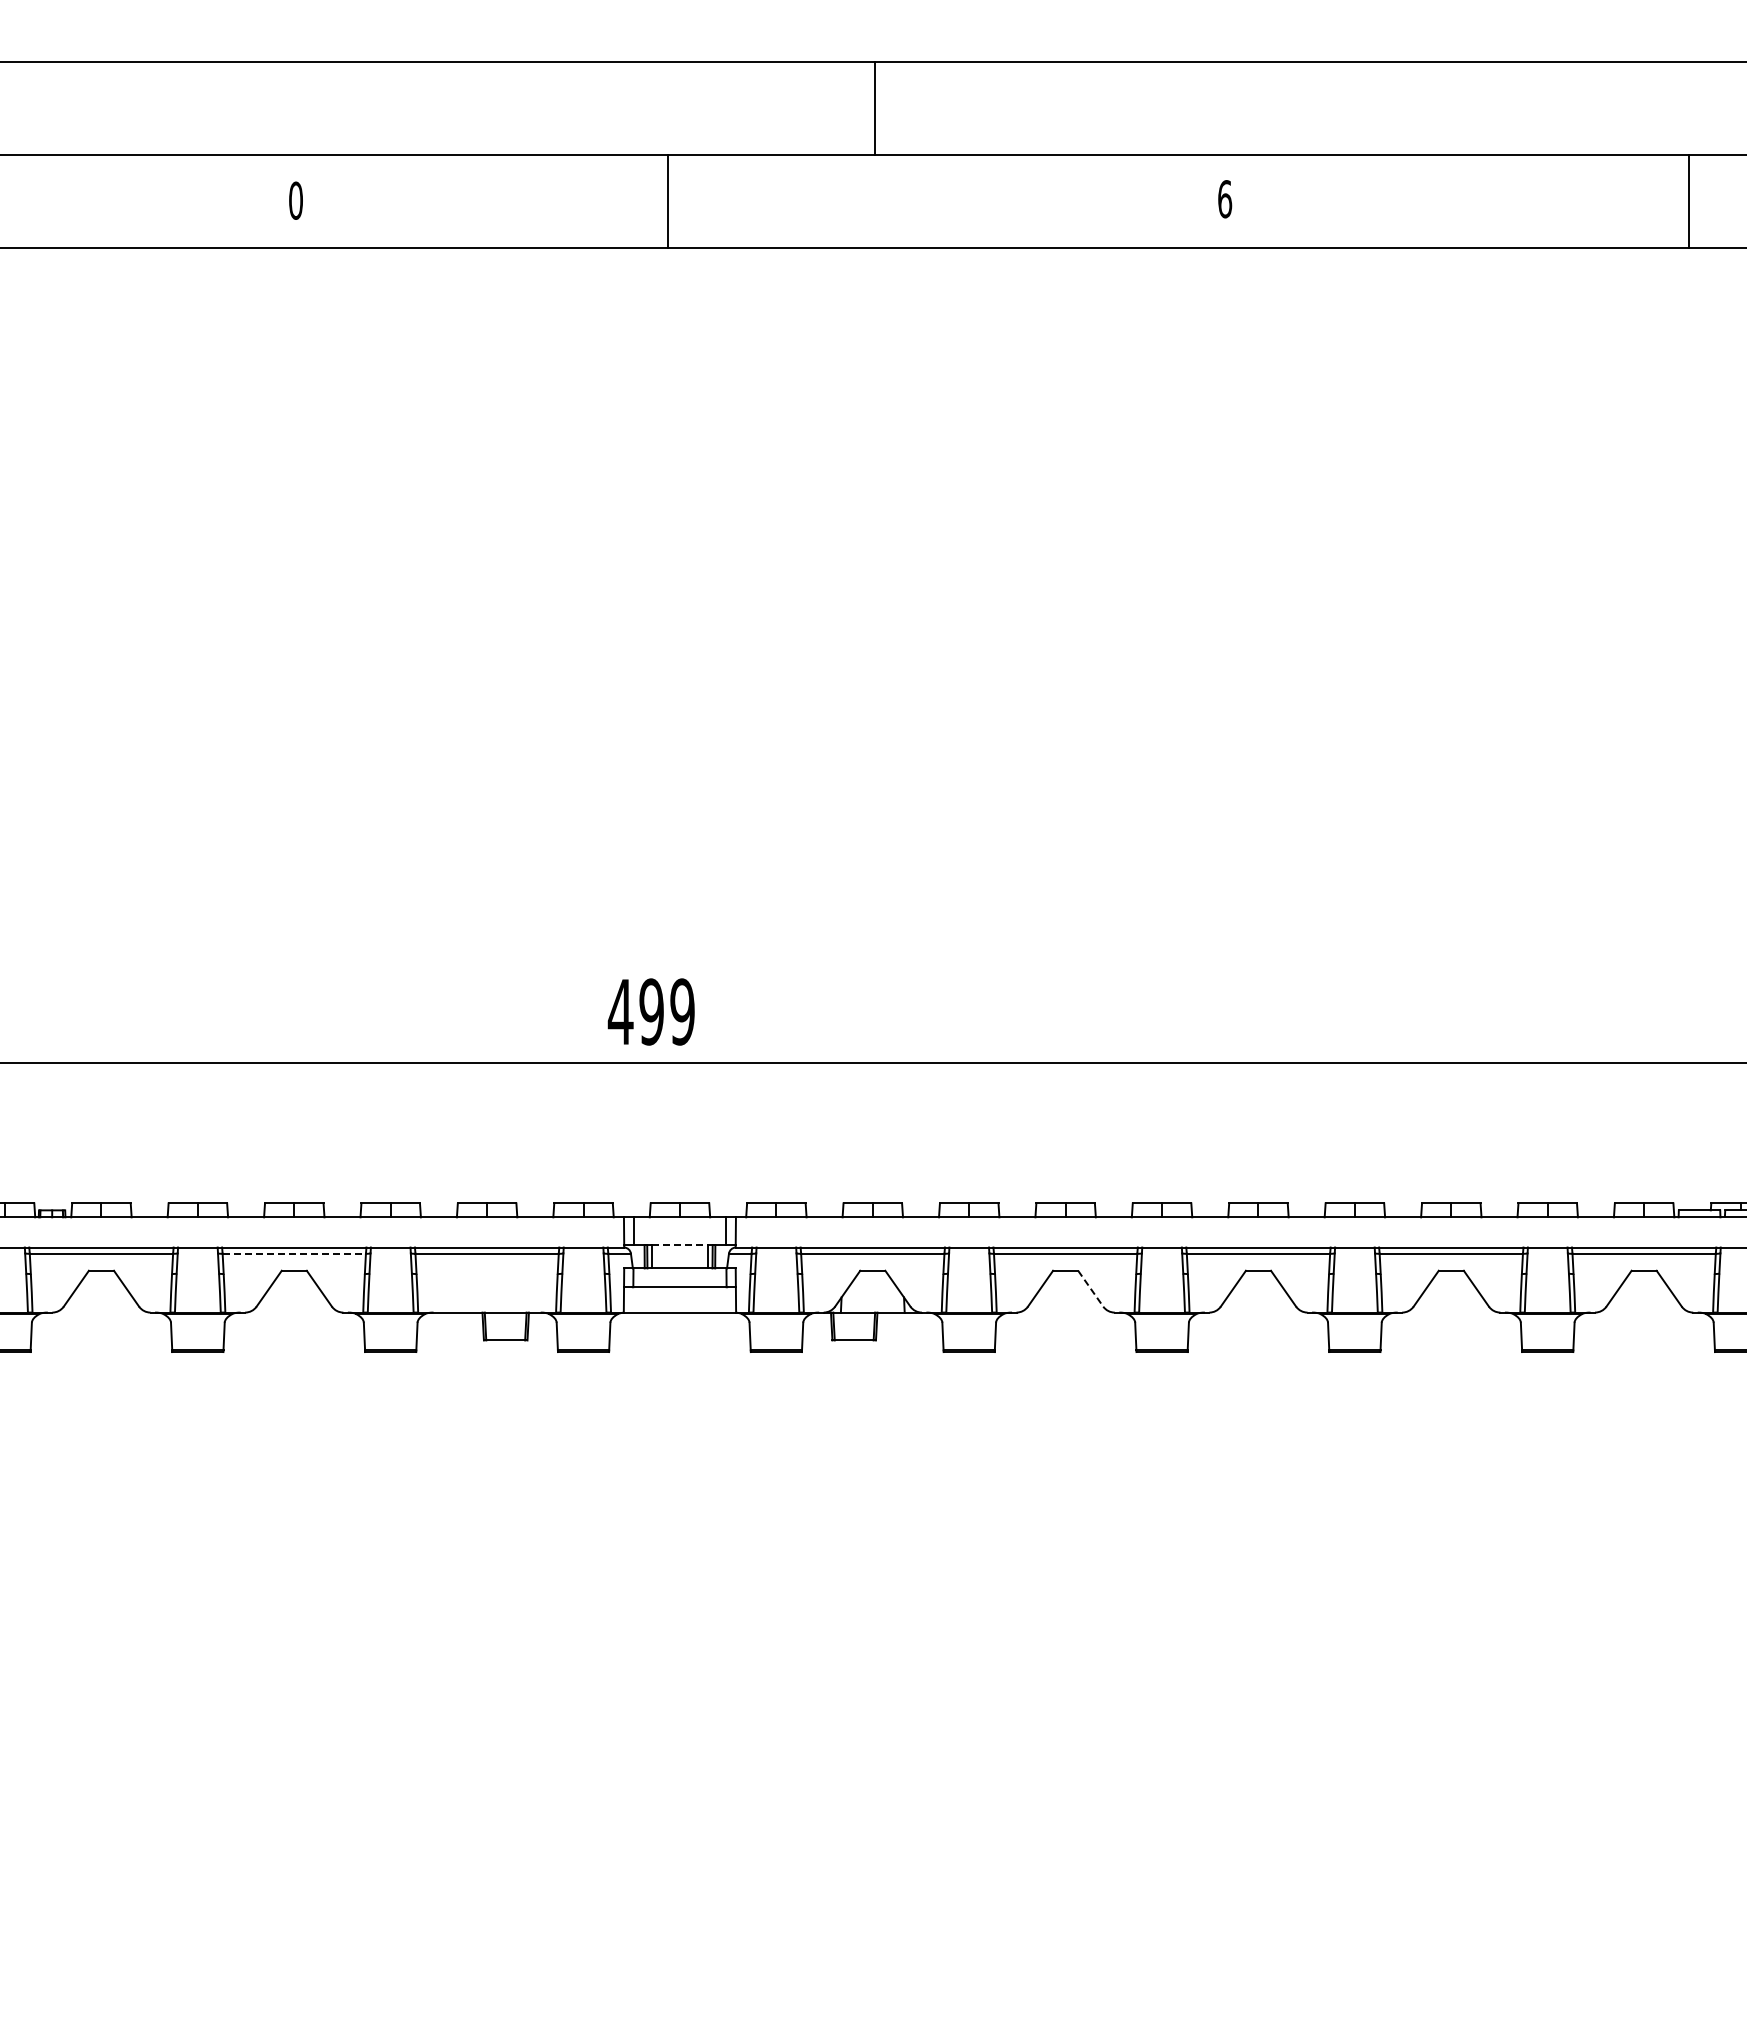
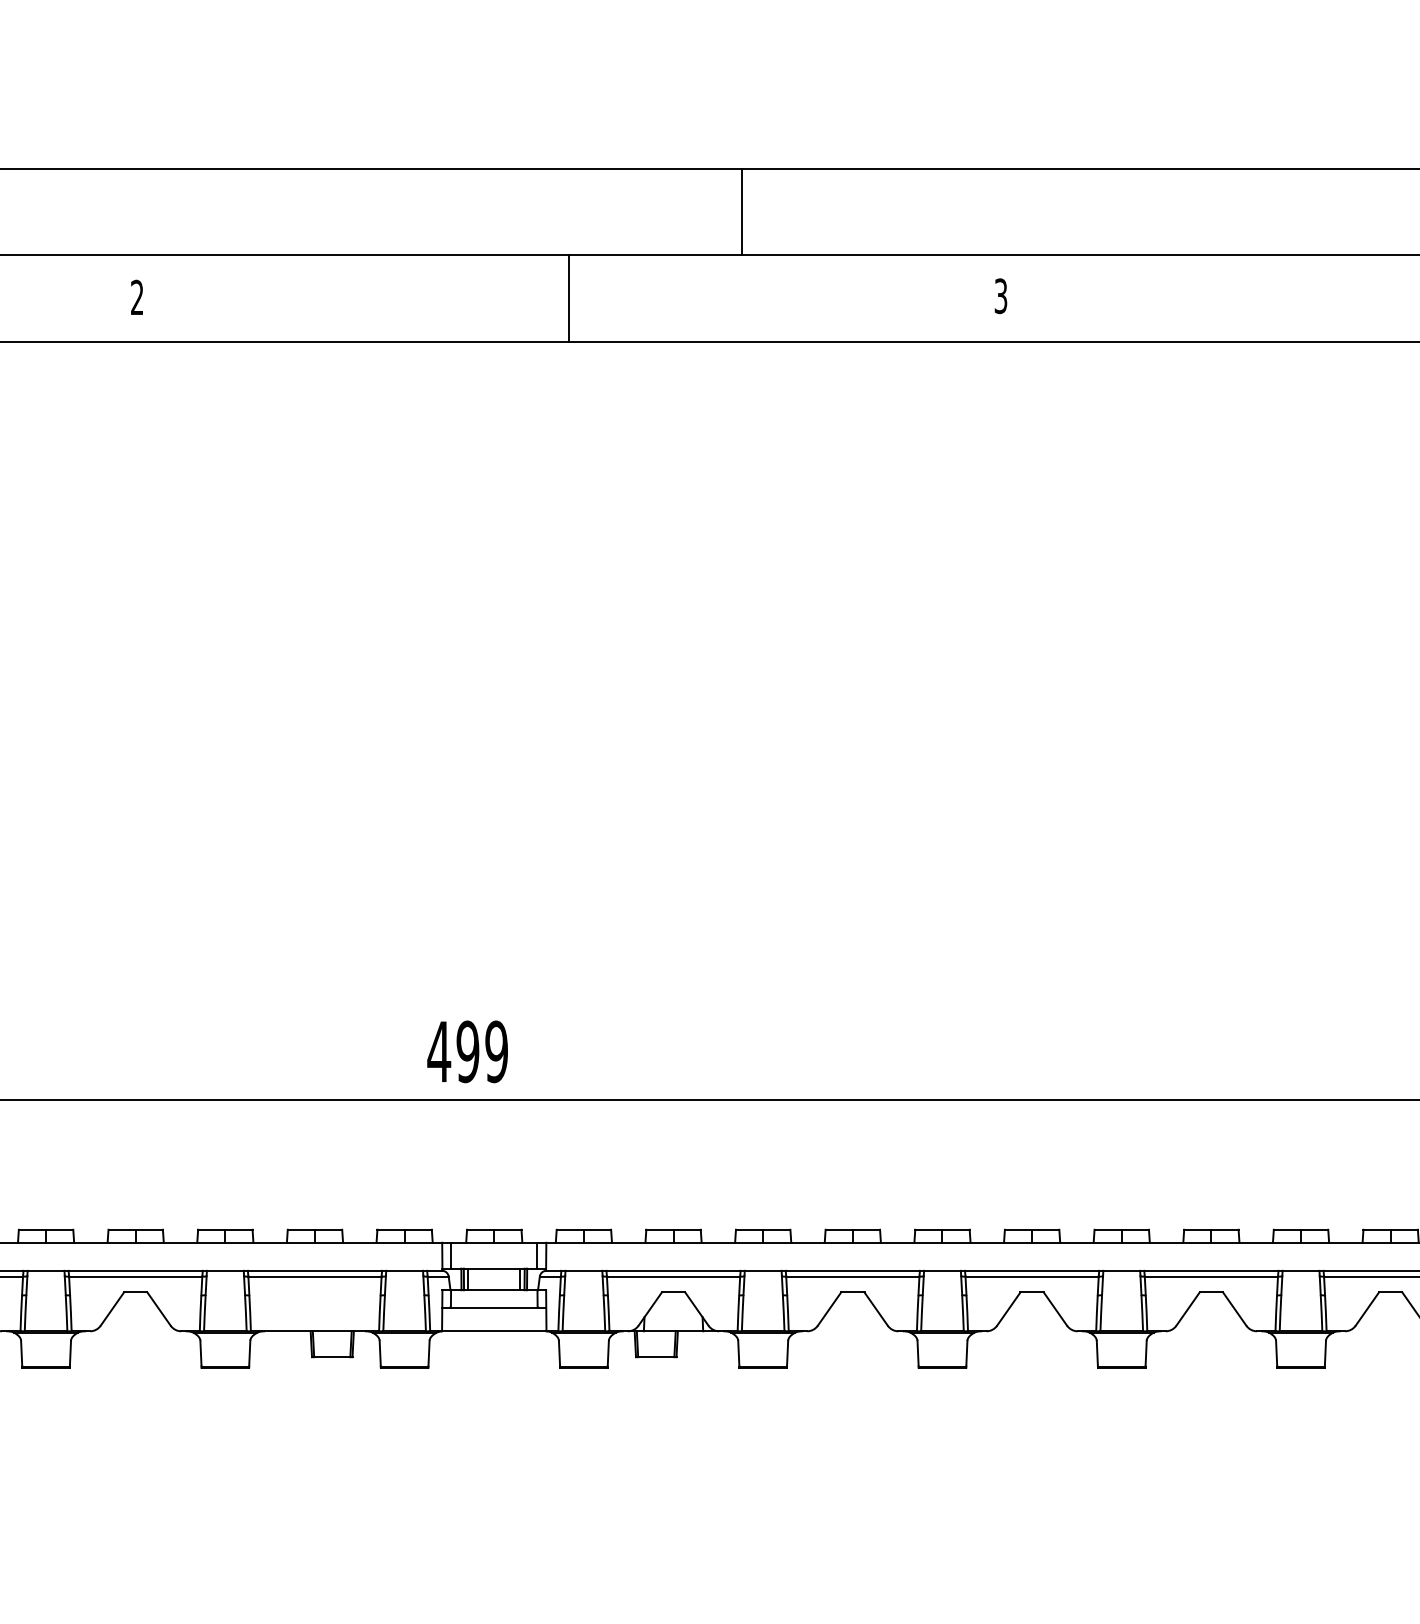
line: (874, 108) -> (741, 211), moved
text: (1225, 199) -> (1001, 296), 6 -> 3
text: (295, 200) -> (136, 297), 0 -> 2
line: (668, 201) -> (569, 298), moved
line: (679, 1245) -> (493, 1268), dashed -> solid
line: (294, 1253) -> (135, 1276), dashed -> solid
line: (1090, 1288) -> (875, 1308), dashed -> solid

